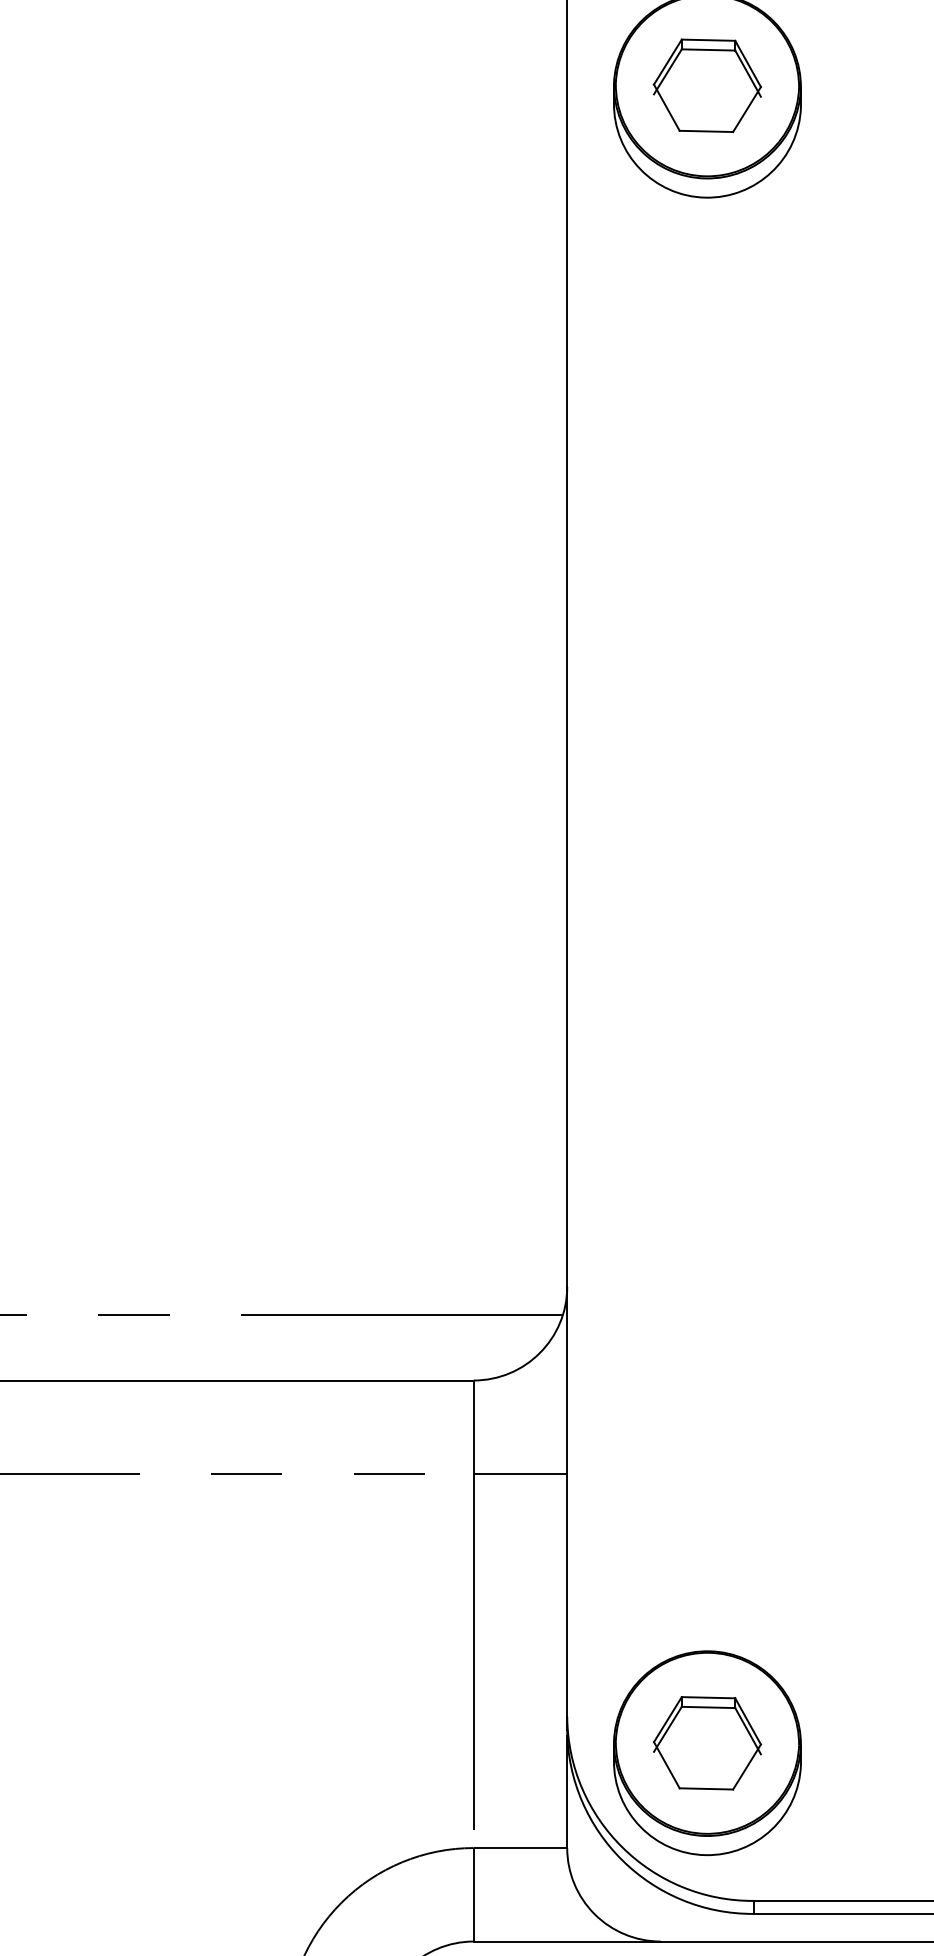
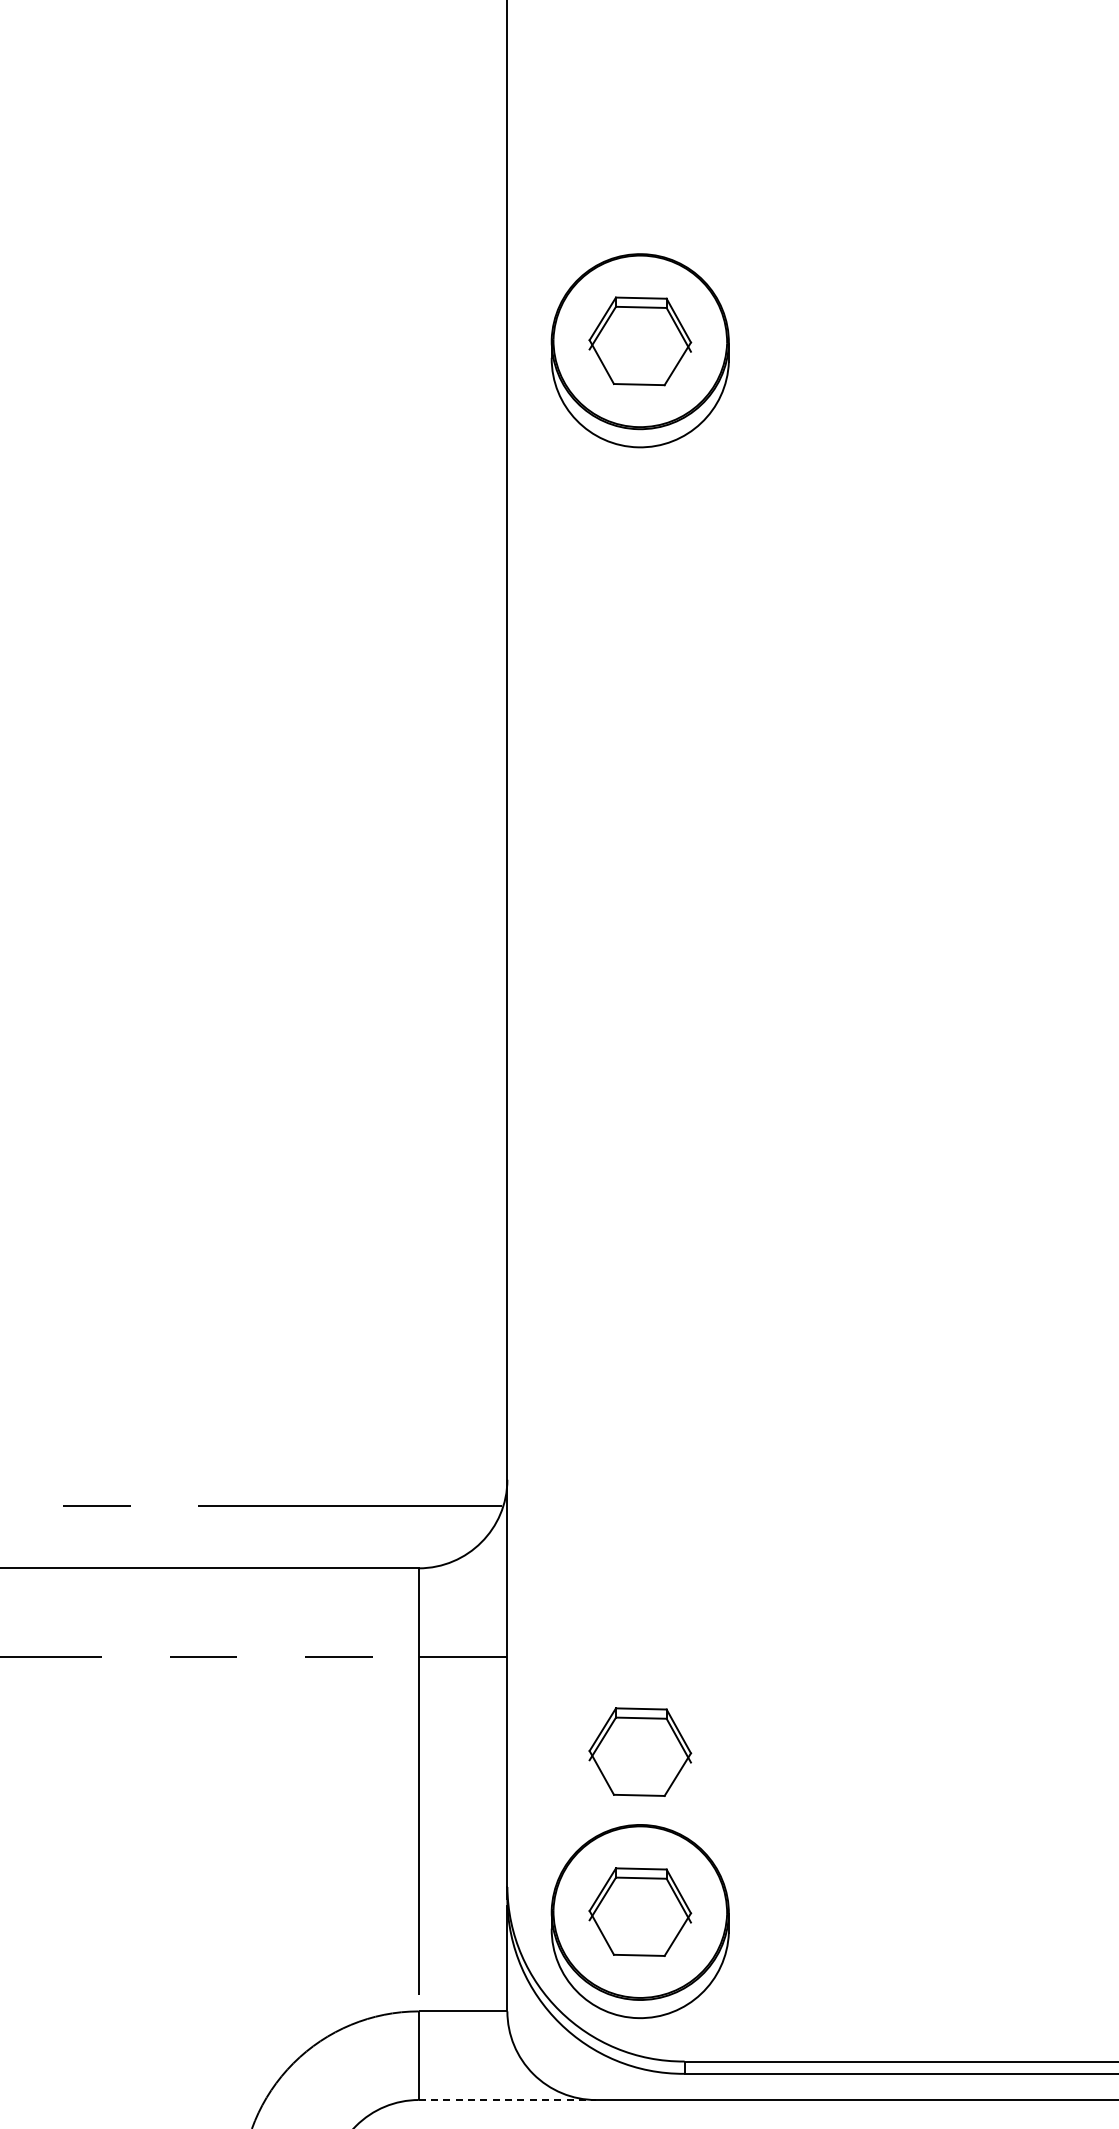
part: (707, 1573) -> (640, 1751), added
line: (567, 1942) -> (507, 2100), solid -> dashed

